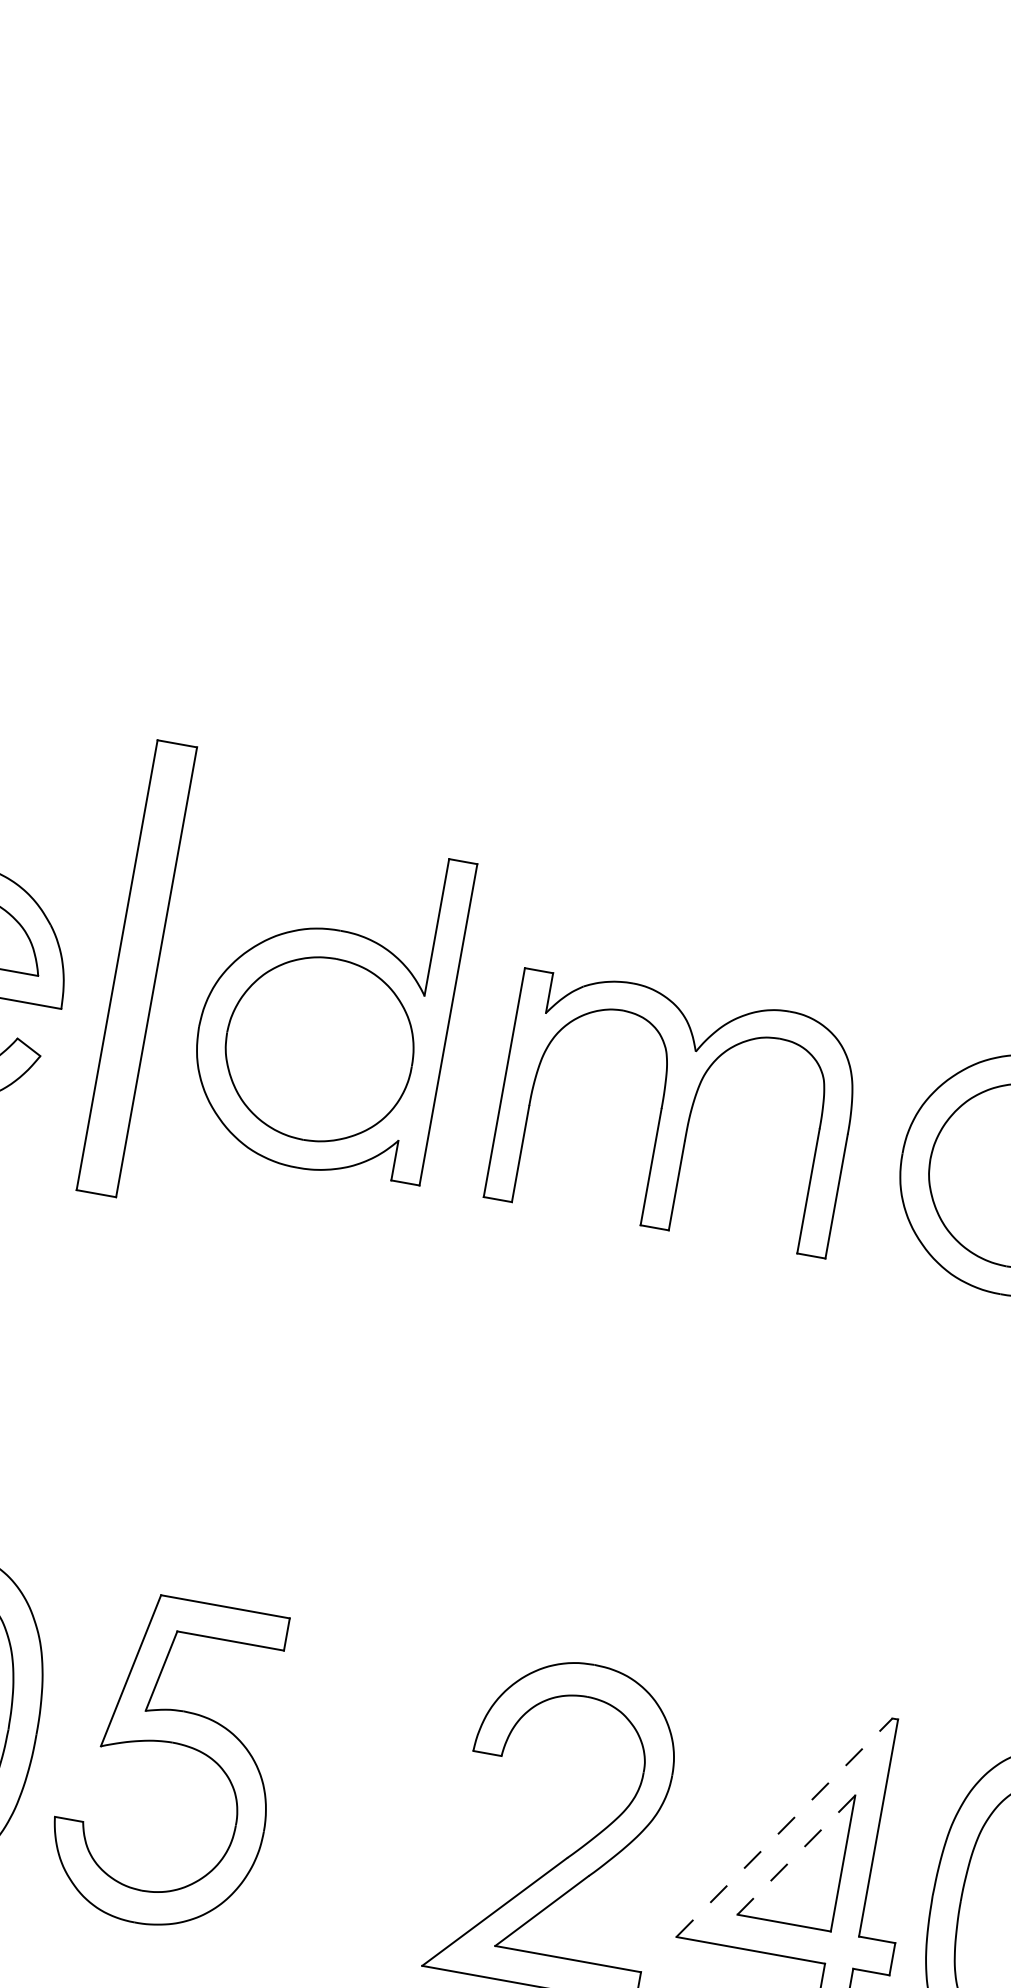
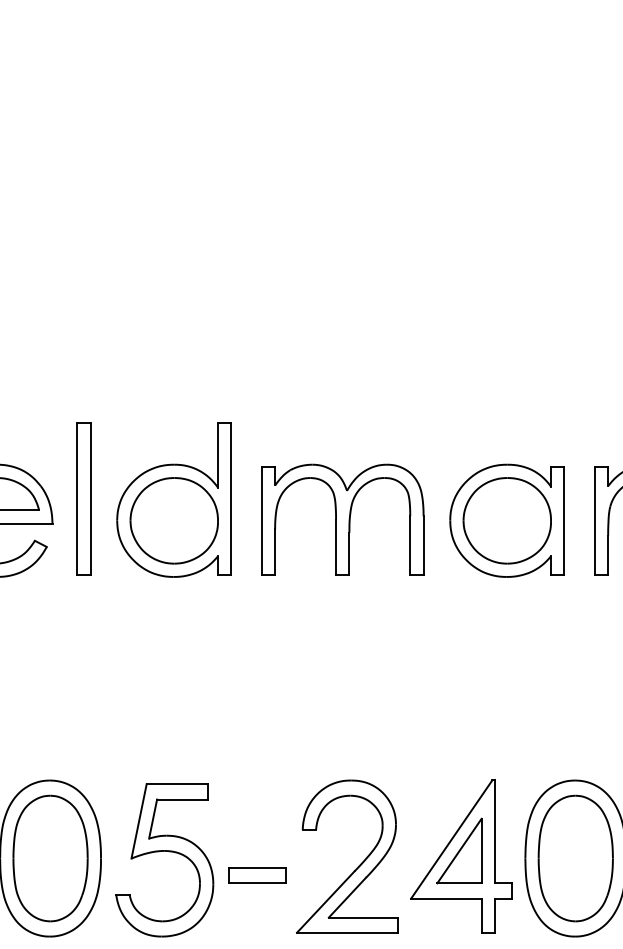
part: (136, 967) -> (83, 498), size x0.71
line: (783, 1827) -> (451, 839), dashed -> solid
part: (360, 1829) -> (257, 875), added
line: (796, 1856) -> (459, 851), dashed -> solid

